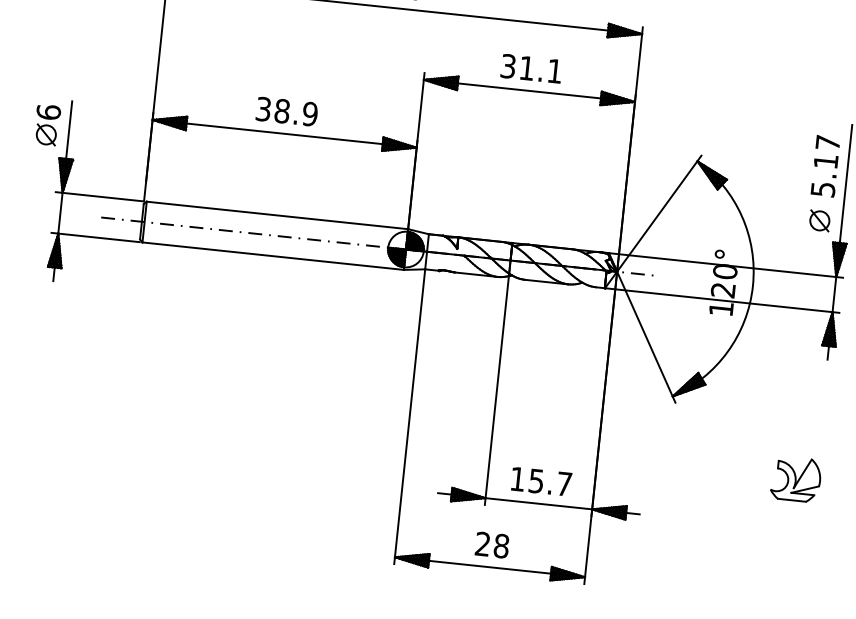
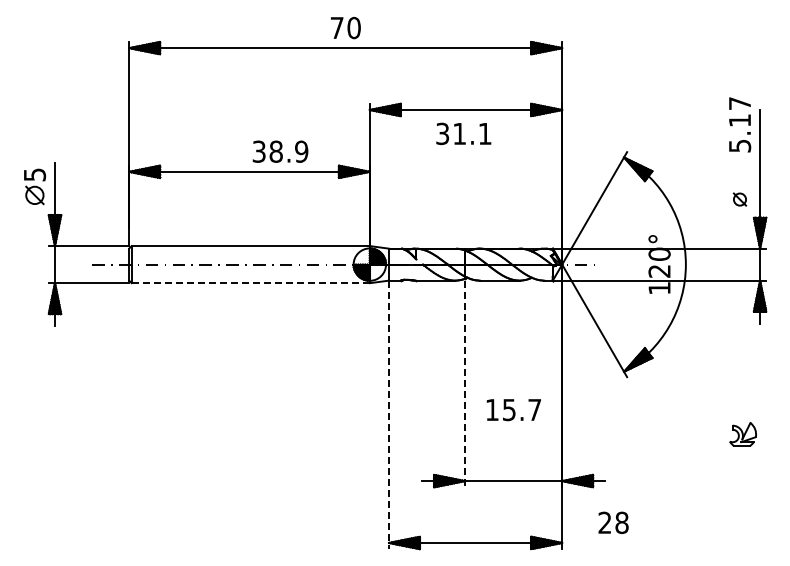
text: (531, 68) -> (463, 133), moved
text: (48, 111) -> (34, 174), 6 -> 5
text: (286, 111) -> (280, 151), moved
text: (826, 165) -> (740, 124), moved
part: (819, 220) -> (739, 199), size x0.7
line: (273, 256) -> (251, 283), solid -> dashed
line: (497, 392) -> (465, 384), solid -> dashed
line: (410, 417) -> (389, 415), solid -> dashed
part: (795, 478) -> (742, 434), size x0.6
text: (541, 482) -> (513, 410), moved
text: (492, 544) -> (613, 522), moved

